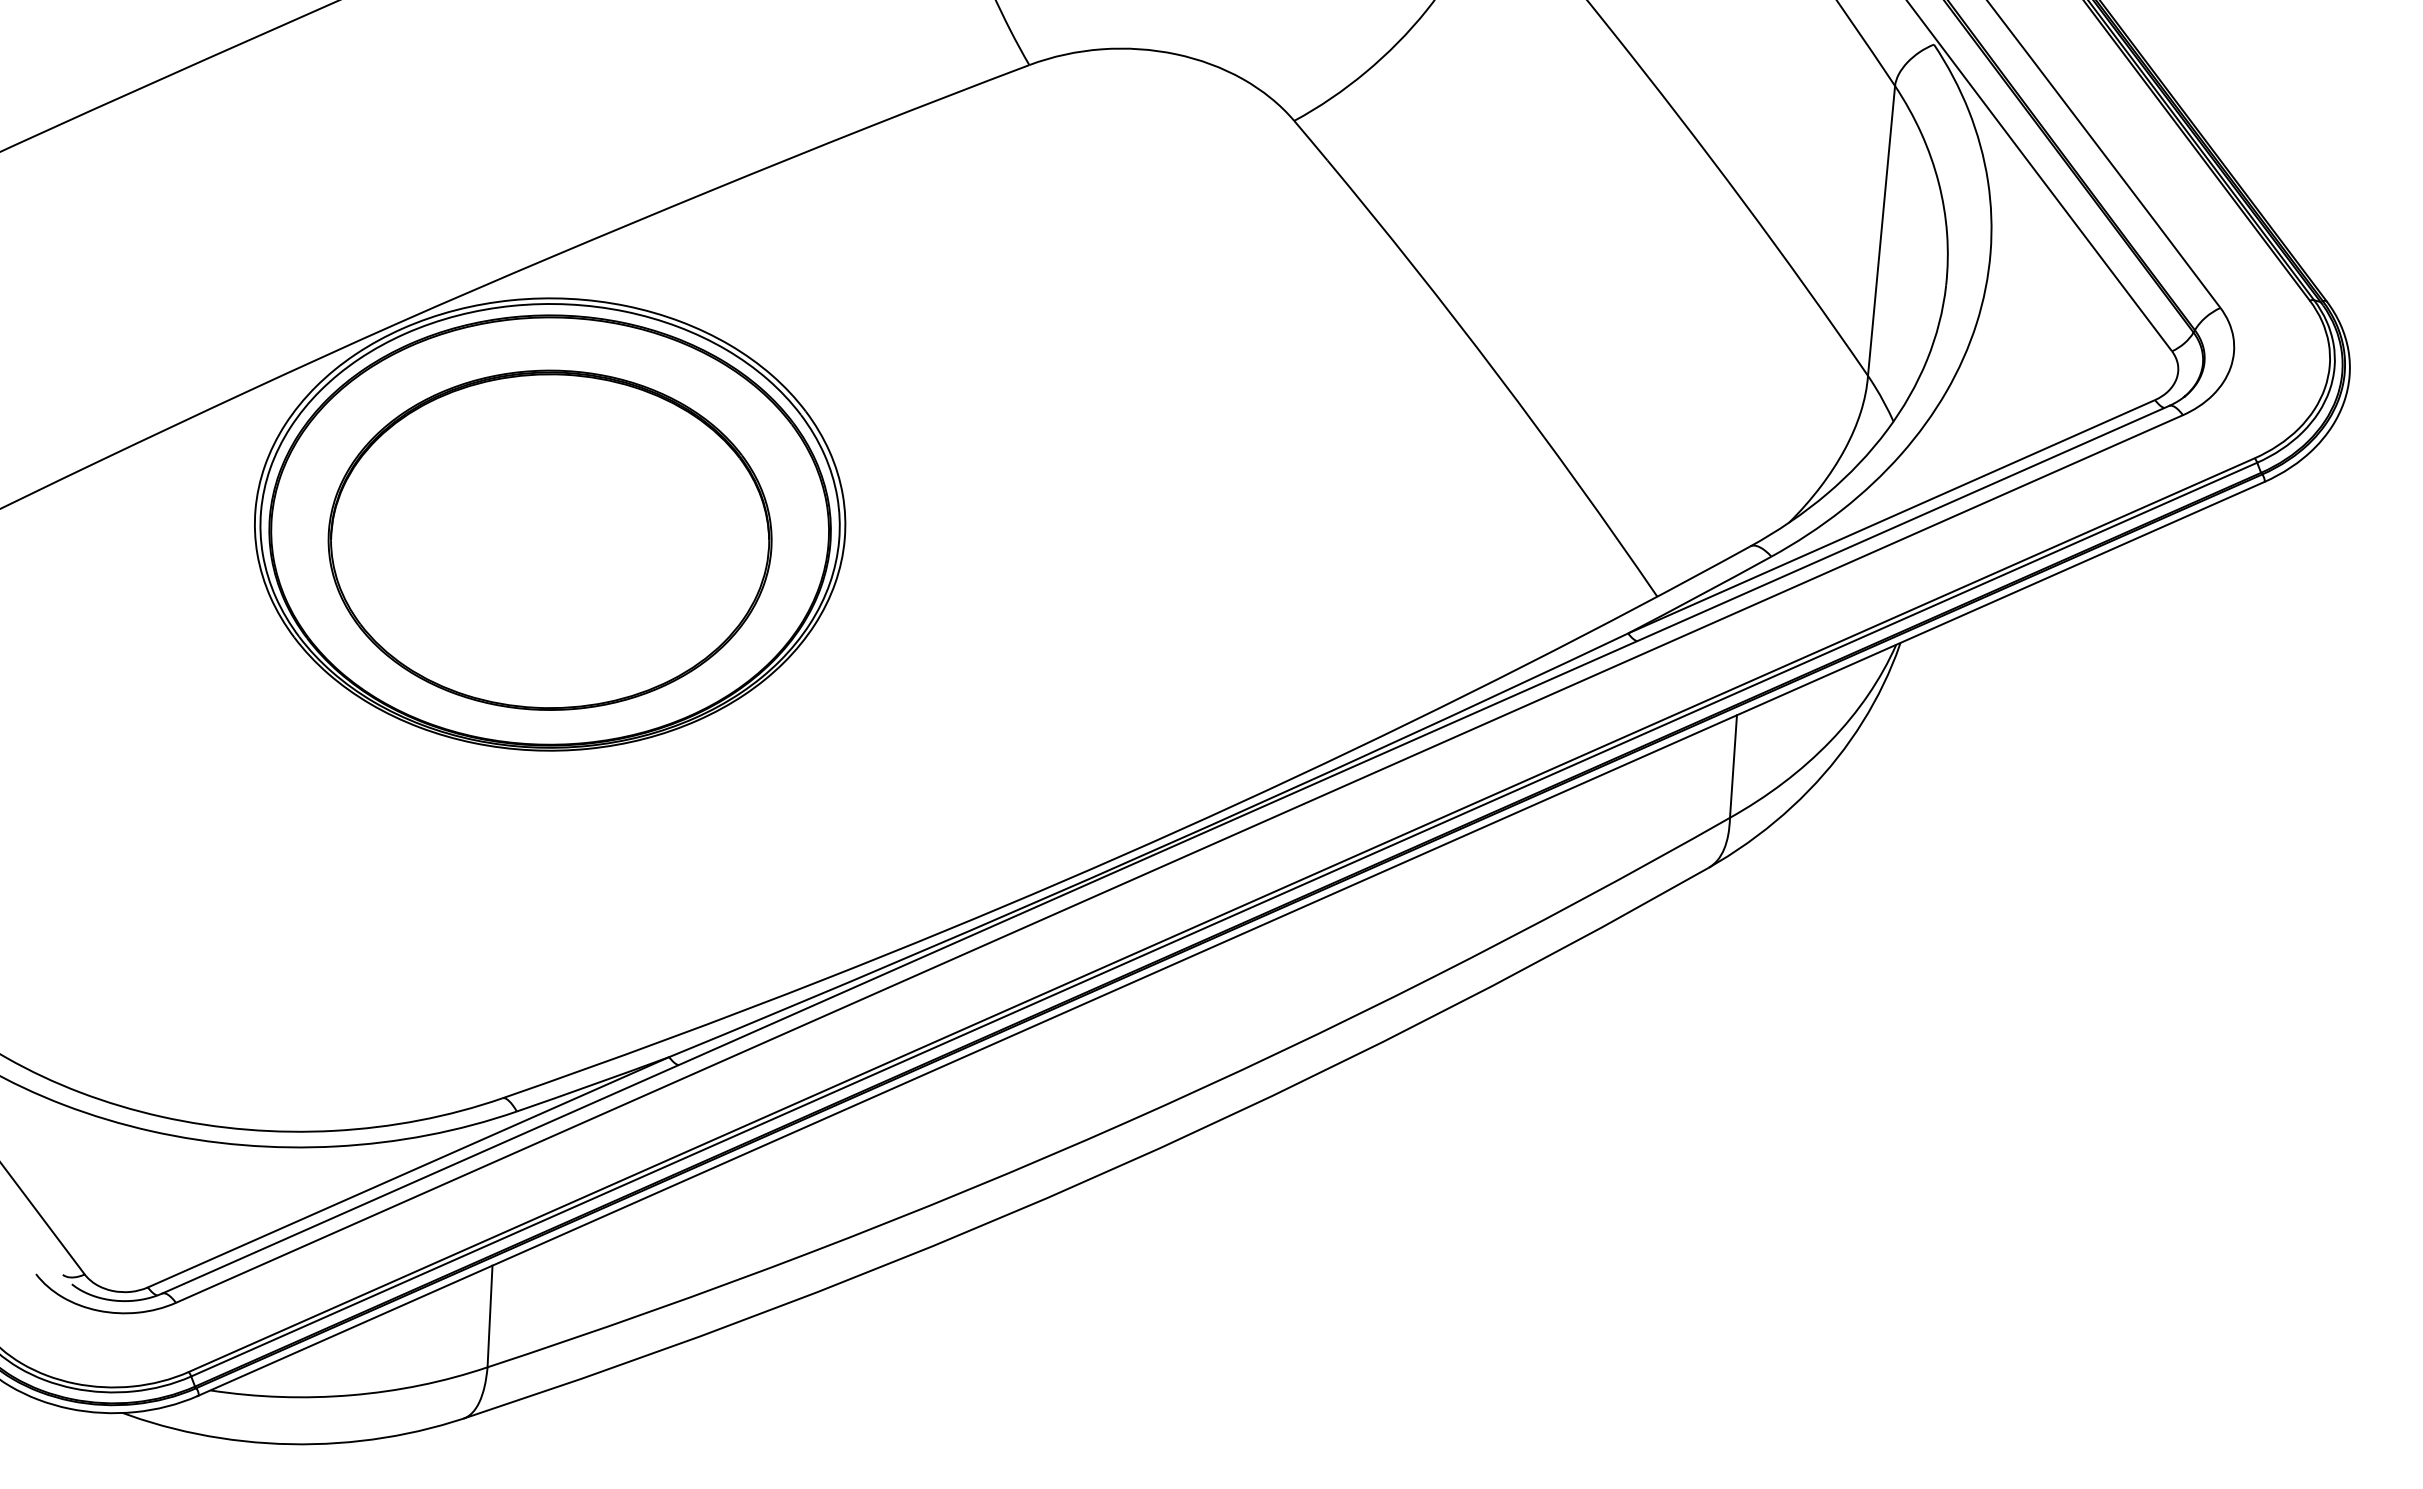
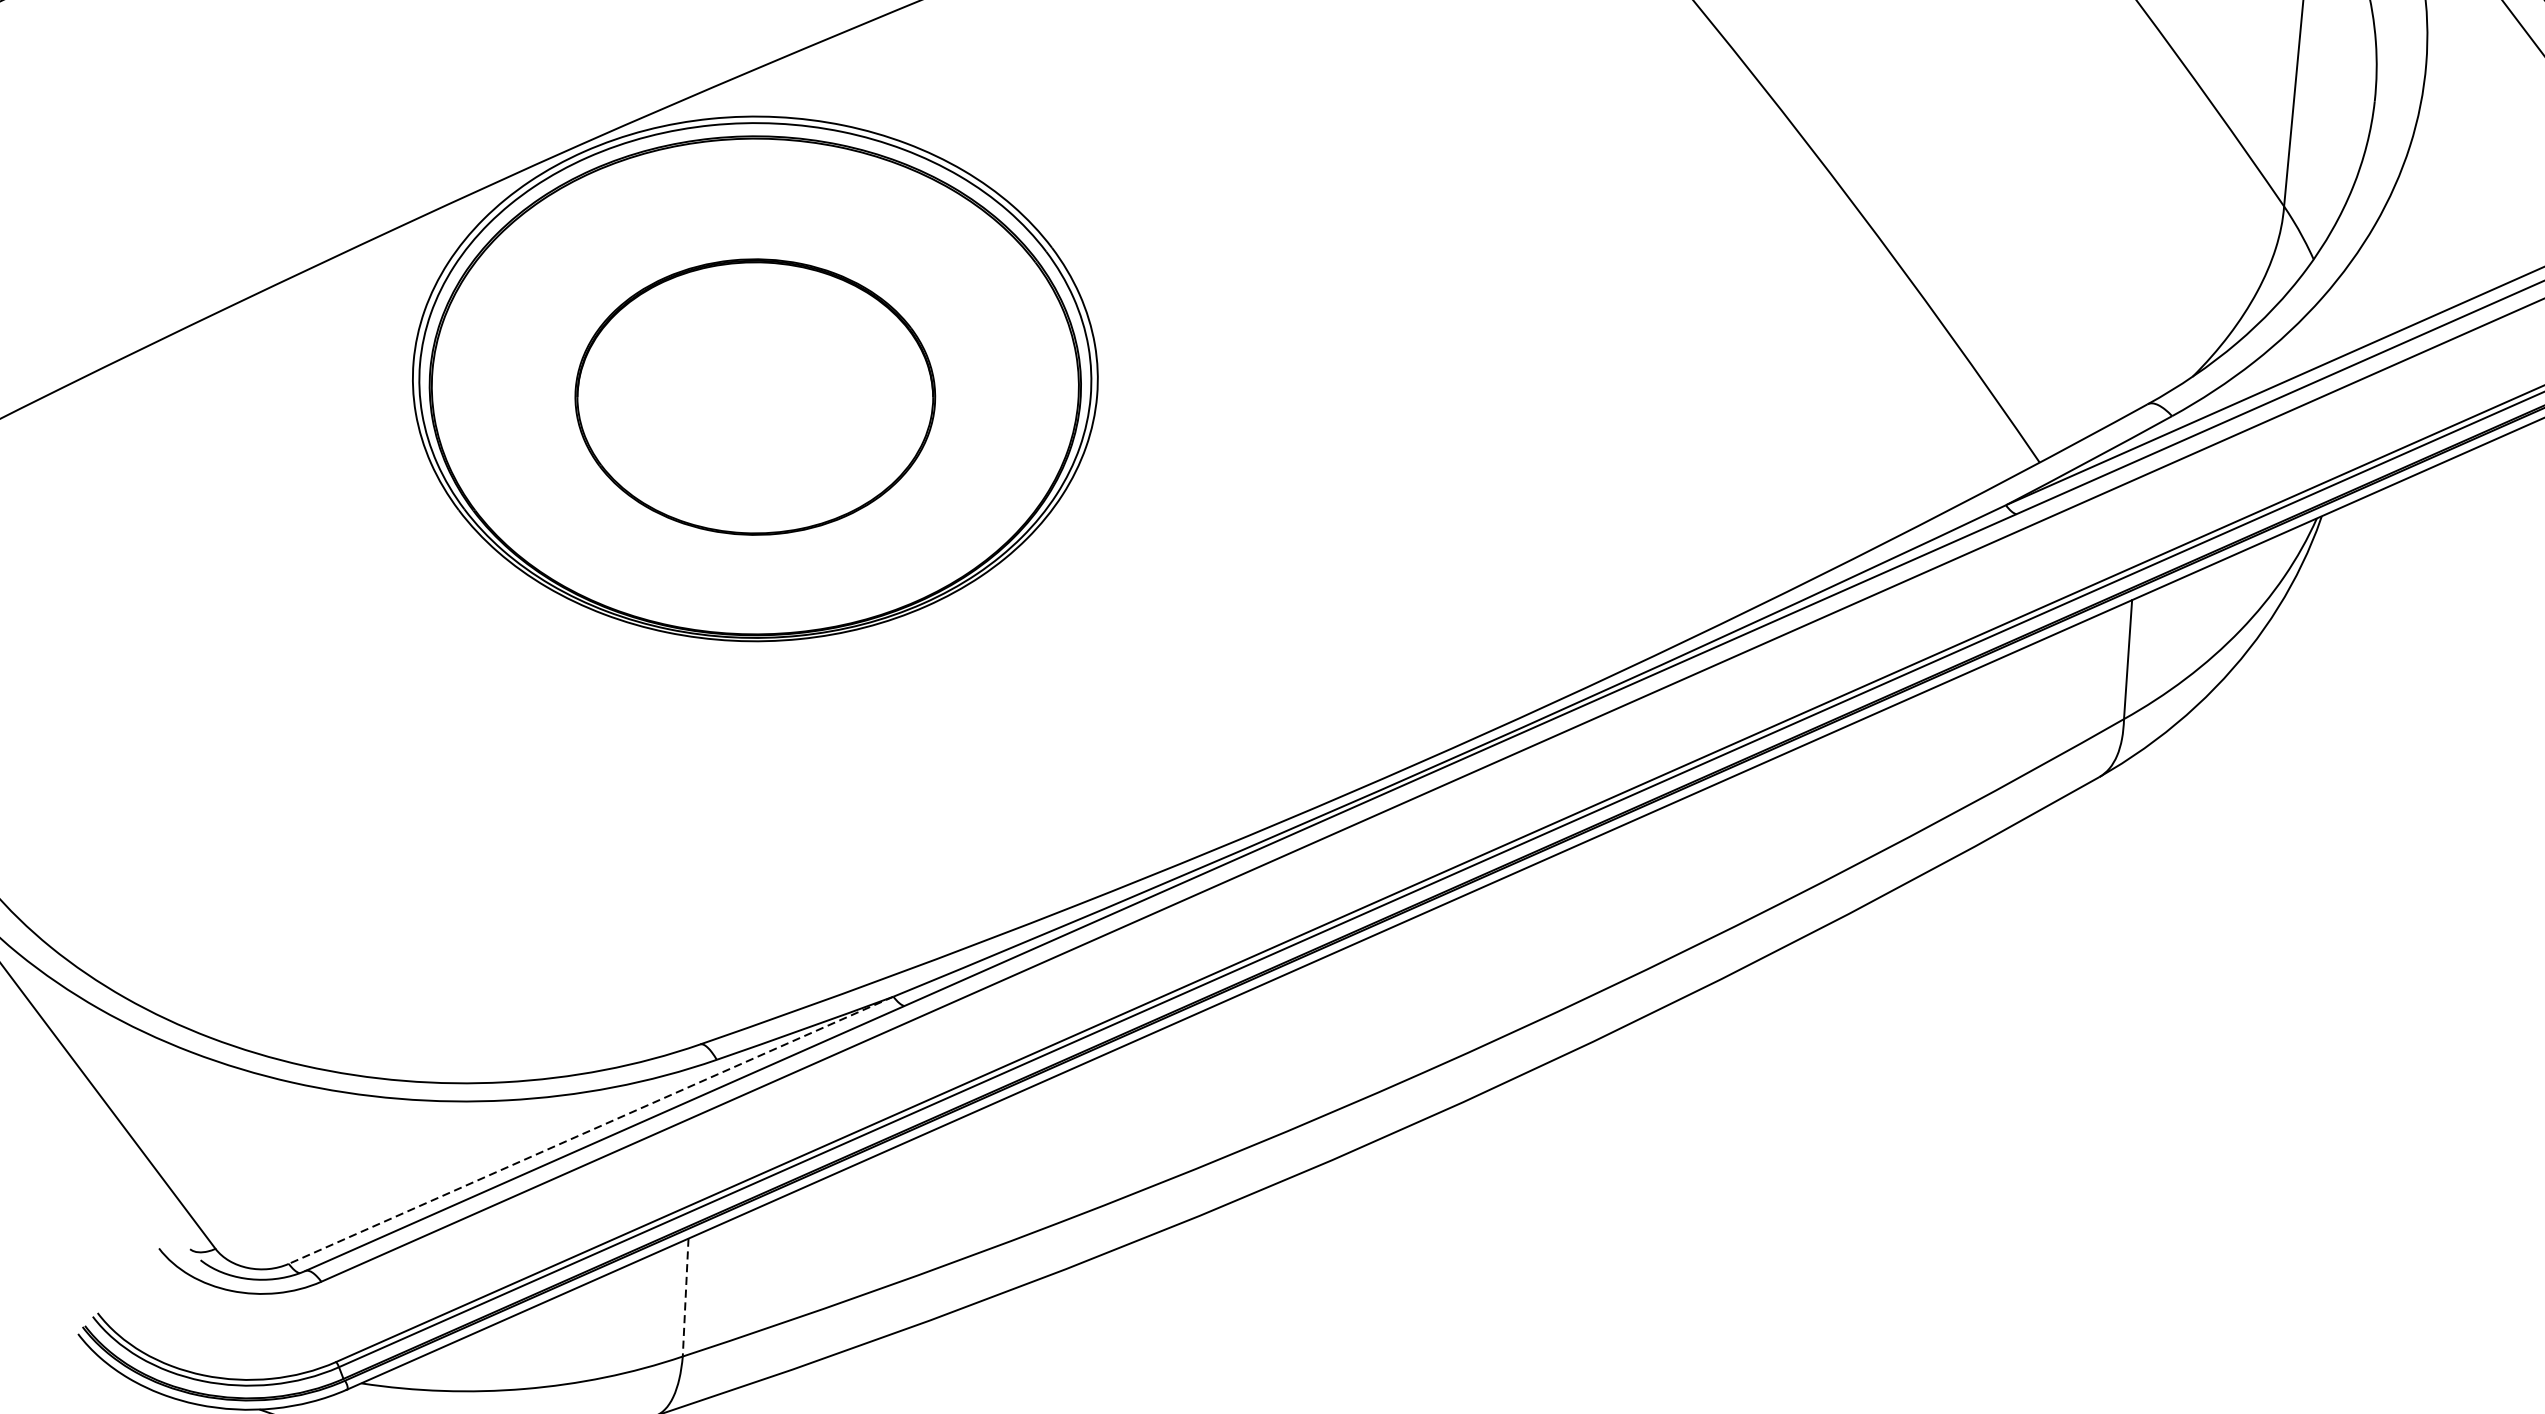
part: (549, 539) -> (754, 396), size x0.7
line: (408, 1172) -> (591, 1130), solid -> dashed
line: (490, 1316) -> (686, 1297), solid -> dashed

